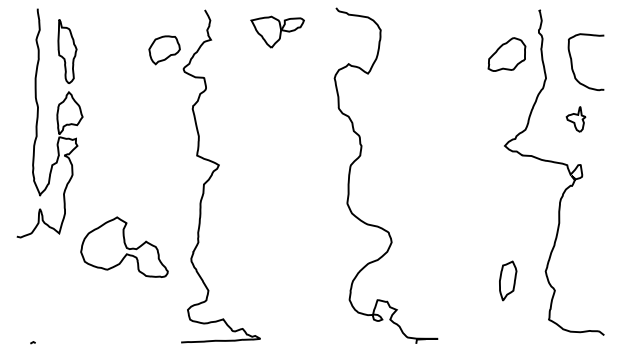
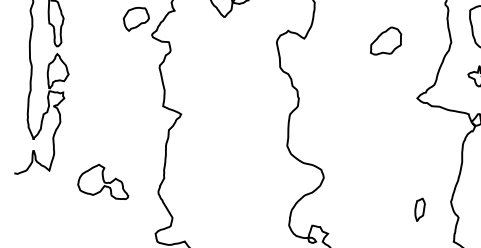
part: (506, 54) -> (385, 41), moved
part: (124, 246) -> (103, 181), size x0.7
part: (508, 280) -> (420, 209), size x0.7

